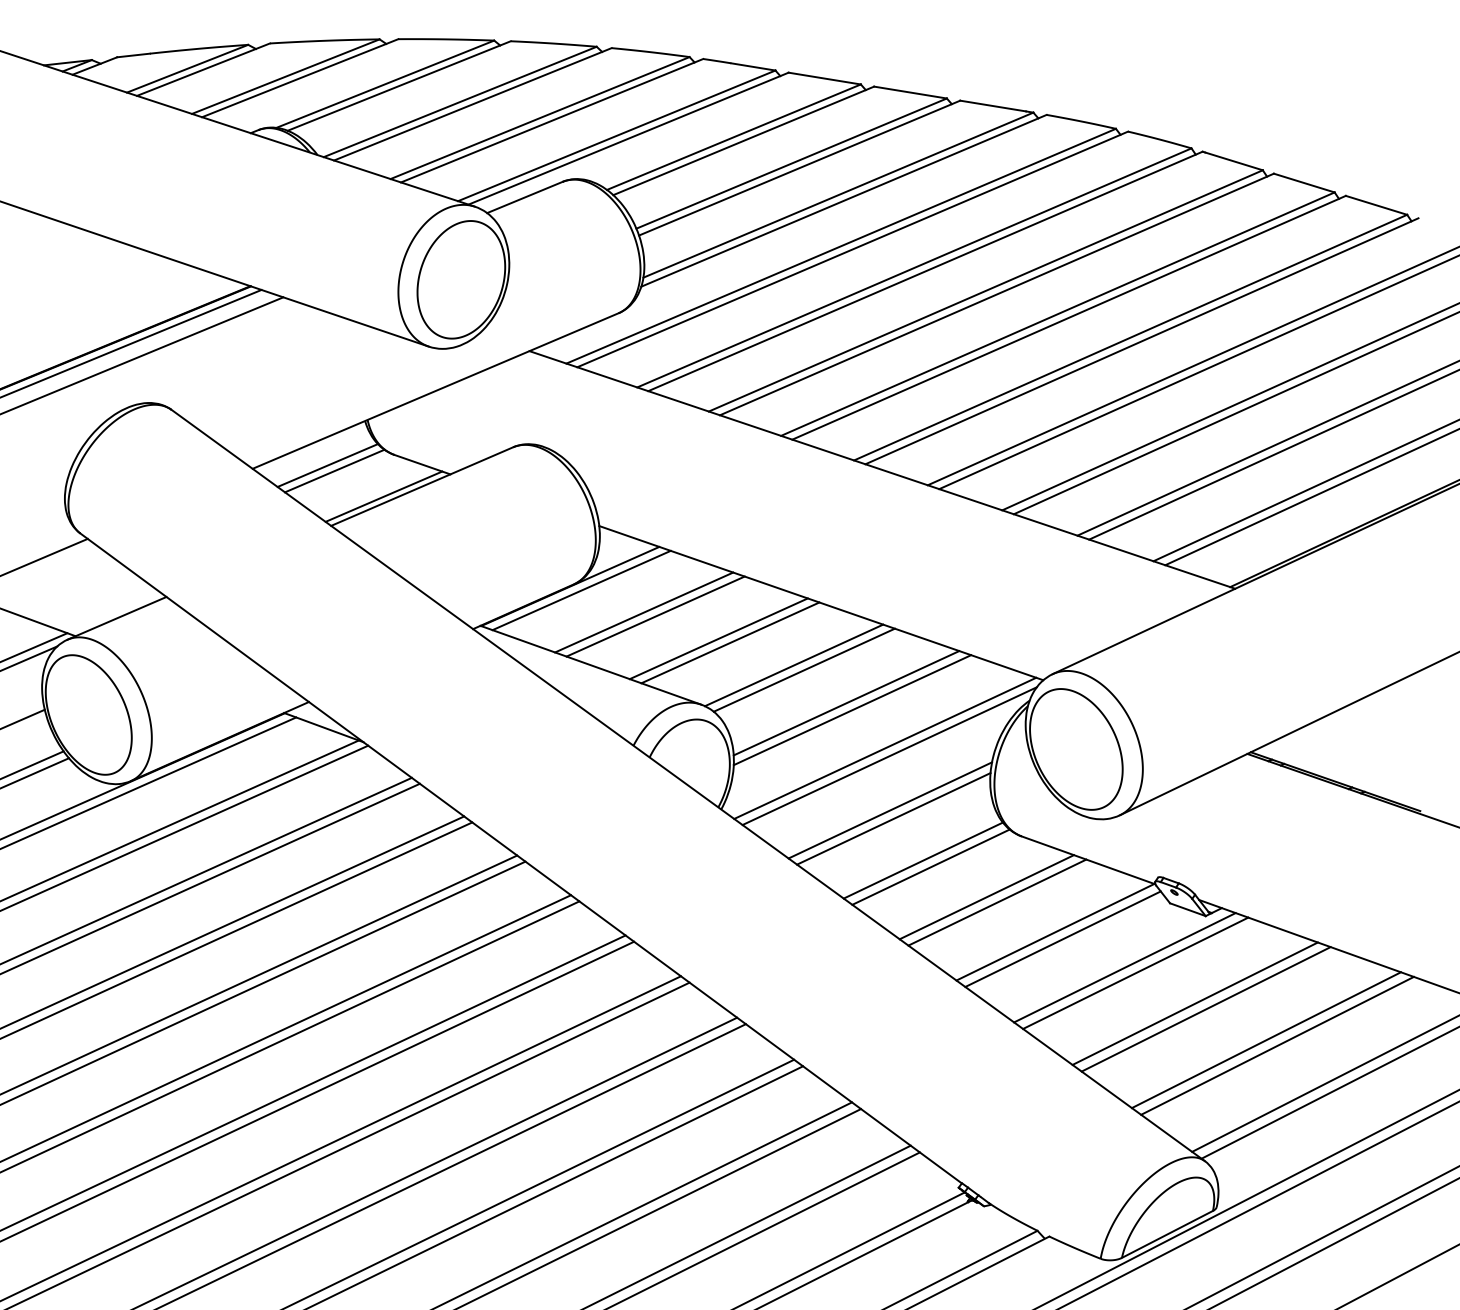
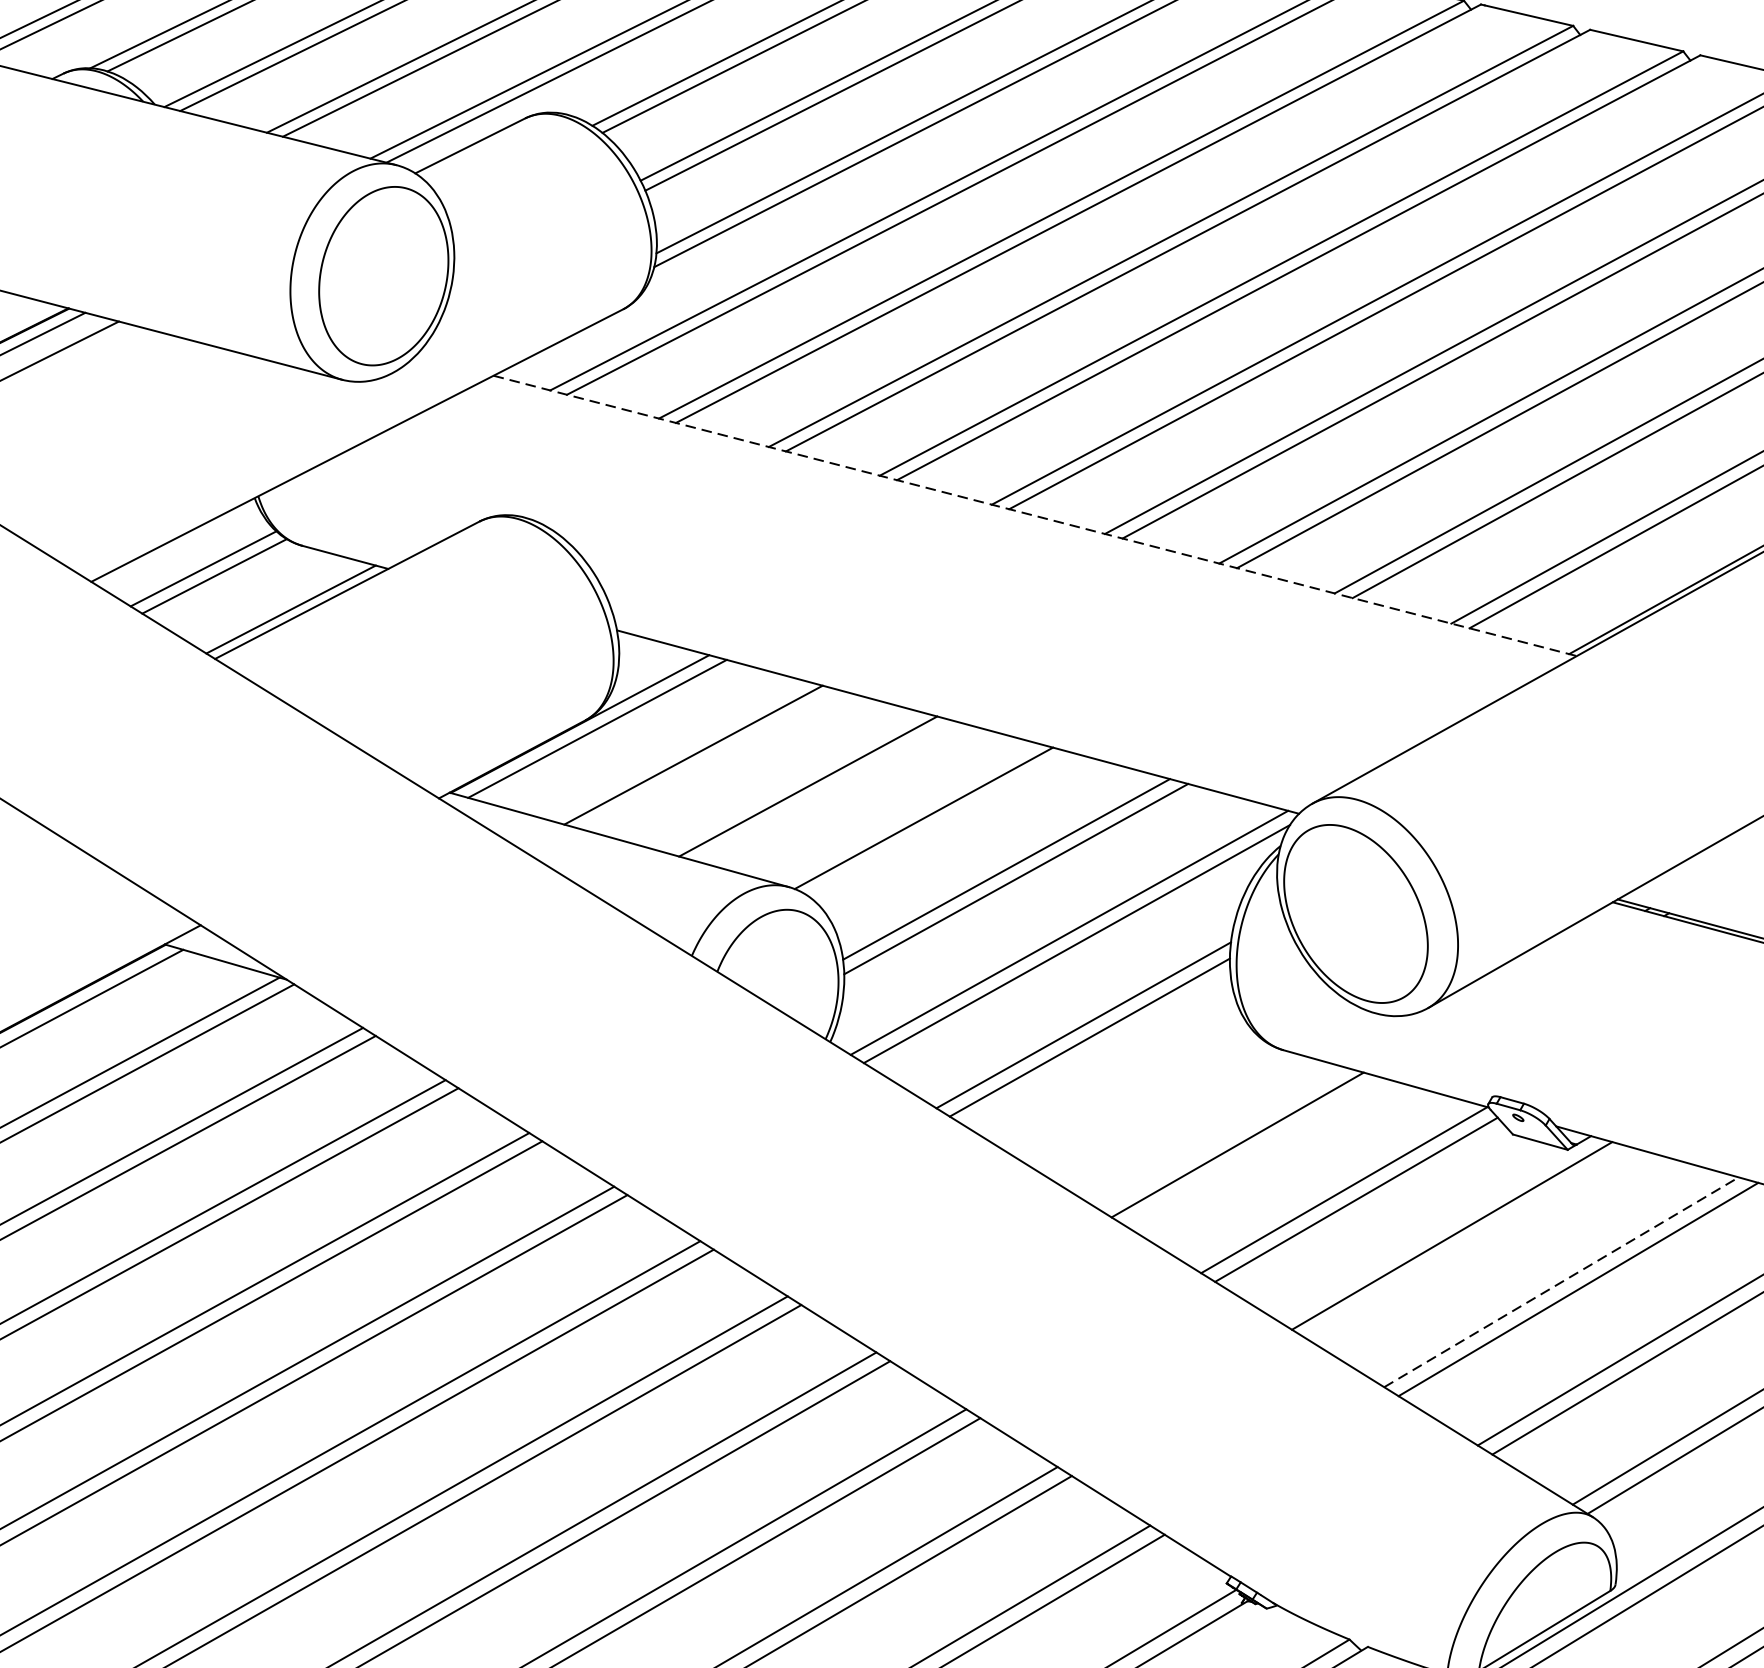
line: (882, 470) -> (1035, 516), solid -> dashed
line: (655, 616) -> (710, 759), removed
line: (730, 642) -> (826, 790), removed
line: (803, 669) -> (938, 823), removed
line: (922, 860) -> (1137, 1096), removed
line: (930, 866) -> (1149, 1105), removed
line: (997, 902) -> (1254, 1151), removed
line: (1135, 972) -> (1468, 1241), removed
line: (1195, 1003) -> (1561, 1281), solid -> dashed

